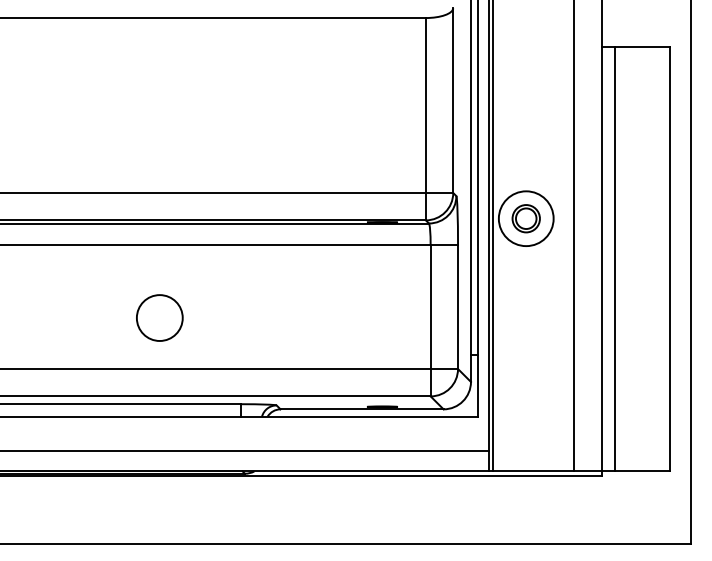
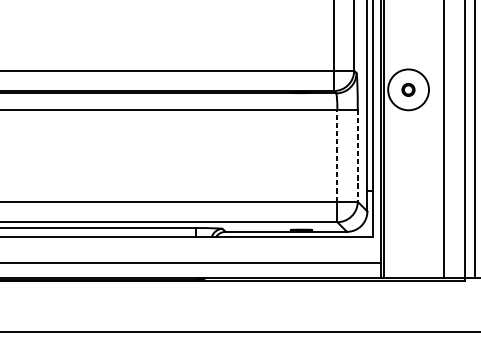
part: (525, 218) -> (408, 89), size x0.6
line: (430, 307) -> (337, 156), solid -> dashed
line: (458, 307) -> (358, 156), solid -> dashed
circle: (159, 317) -> (135, 163), removed

